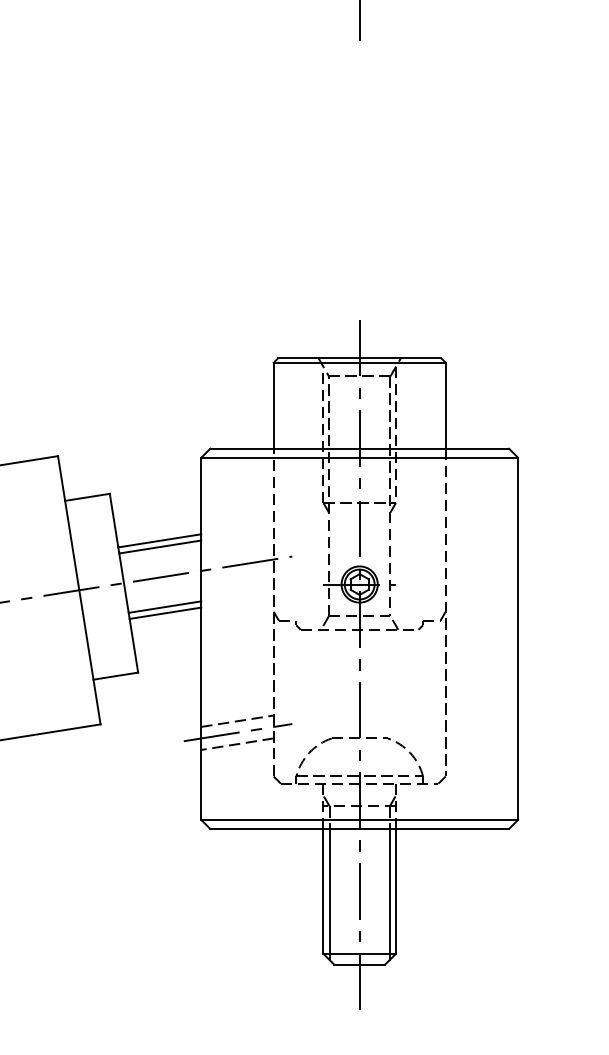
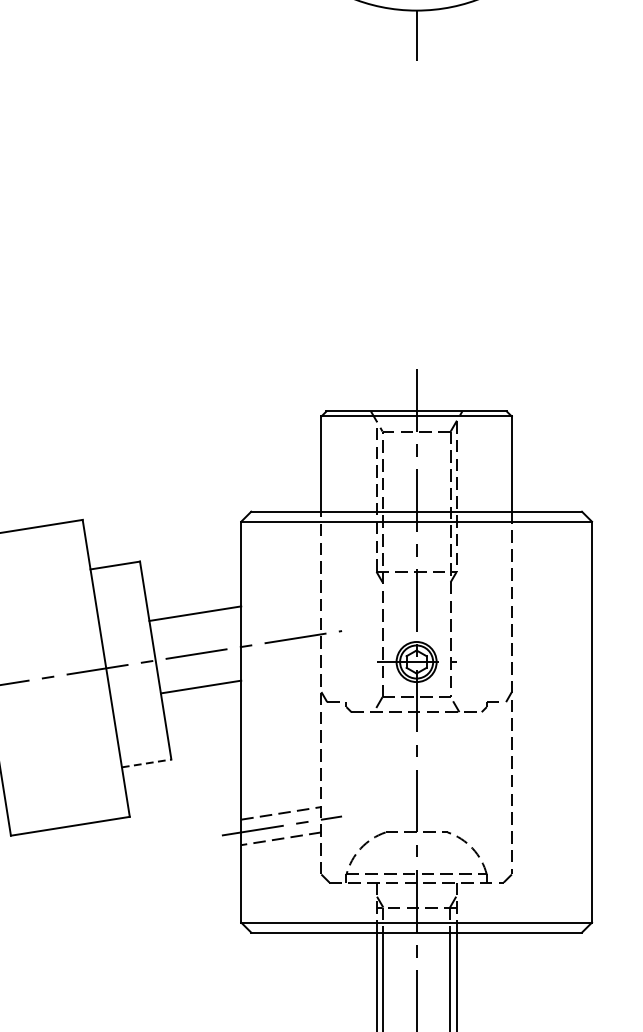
line: (160, 546) -> (196, 619), removed
line: (165, 612) -> (201, 692), removed
line: (115, 676) -> (146, 763), solid -> dashed

